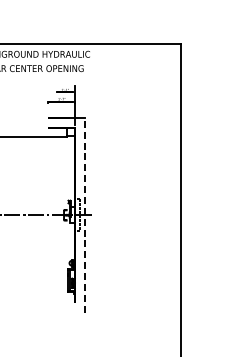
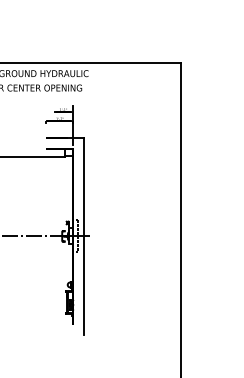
line: (85, 214) -> (83, 235), dashed -> solid

